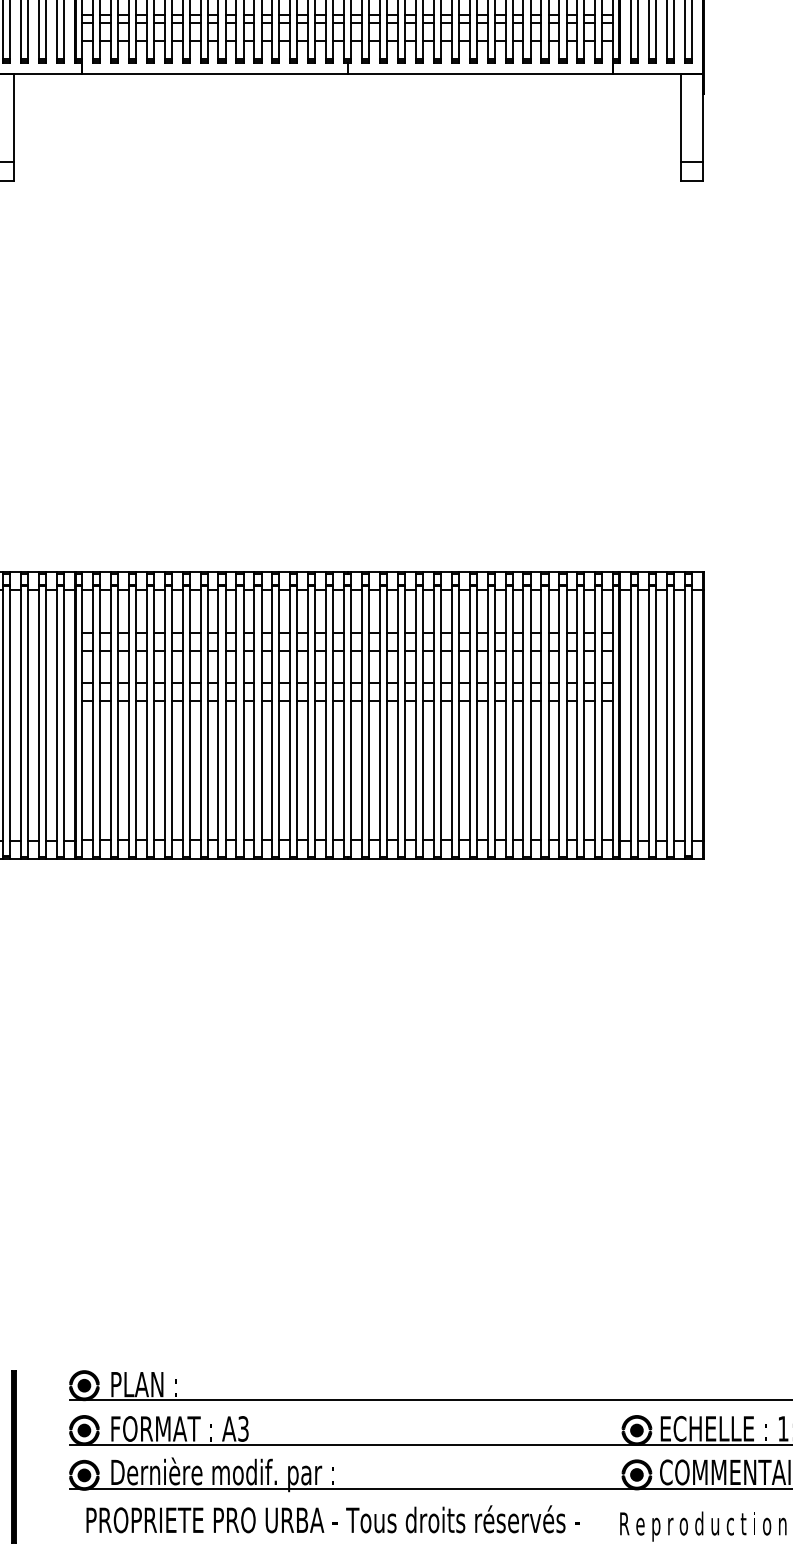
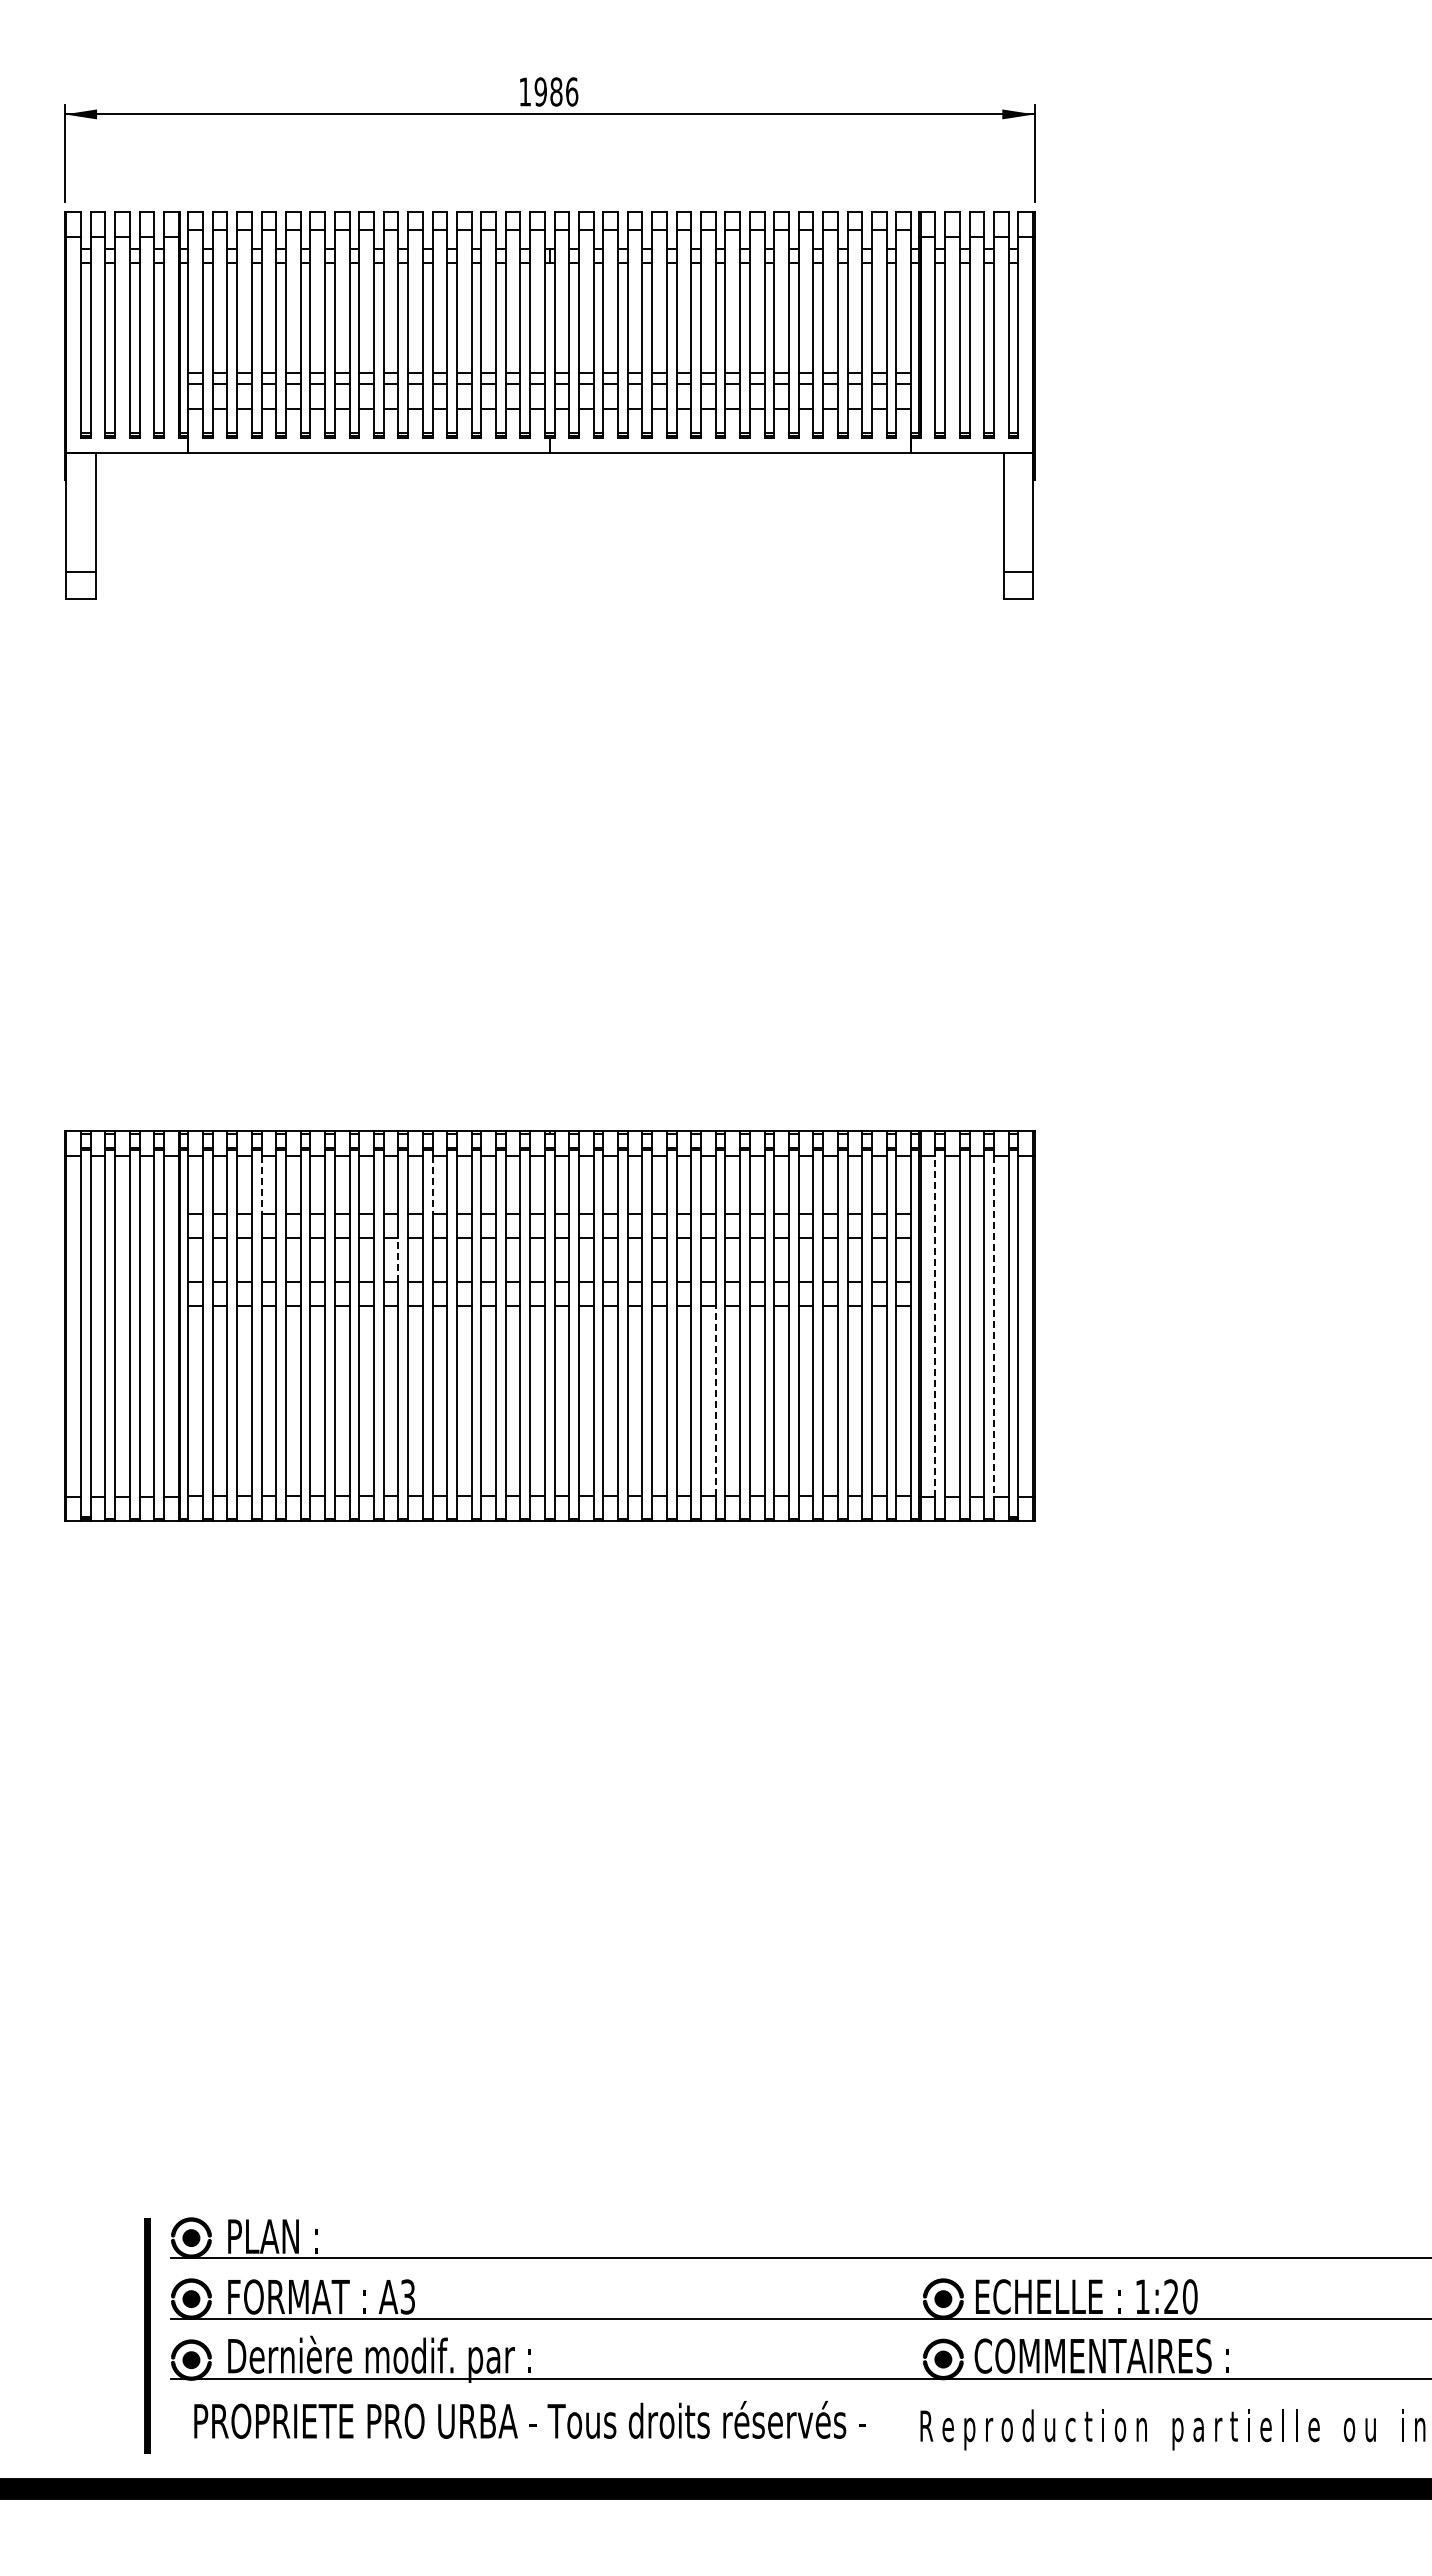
line: (135, 612) -> (261, 1185), solid -> dashed
line: (261, 612) -> (432, 1185), solid -> dashed
line: (236, 666) -> (398, 1259), solid -> dashed
line: (631, 715) -> (935, 1325), solid -> dashed
line: (674, 715) -> (994, 1326), solid -> dashed
line: (469, 770) -> (715, 1401), solid -> dashed
part: (13, 1457) -> (147, 2335), moved

